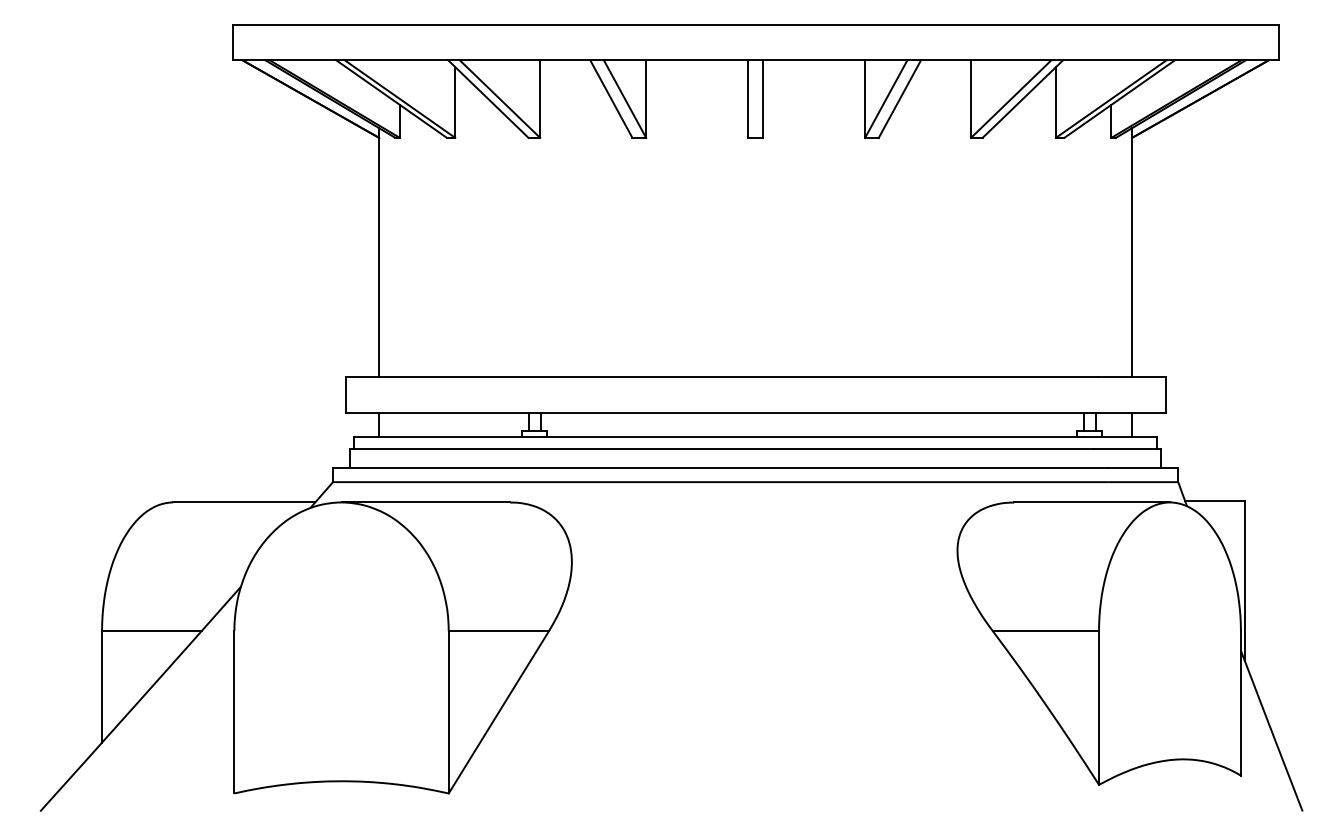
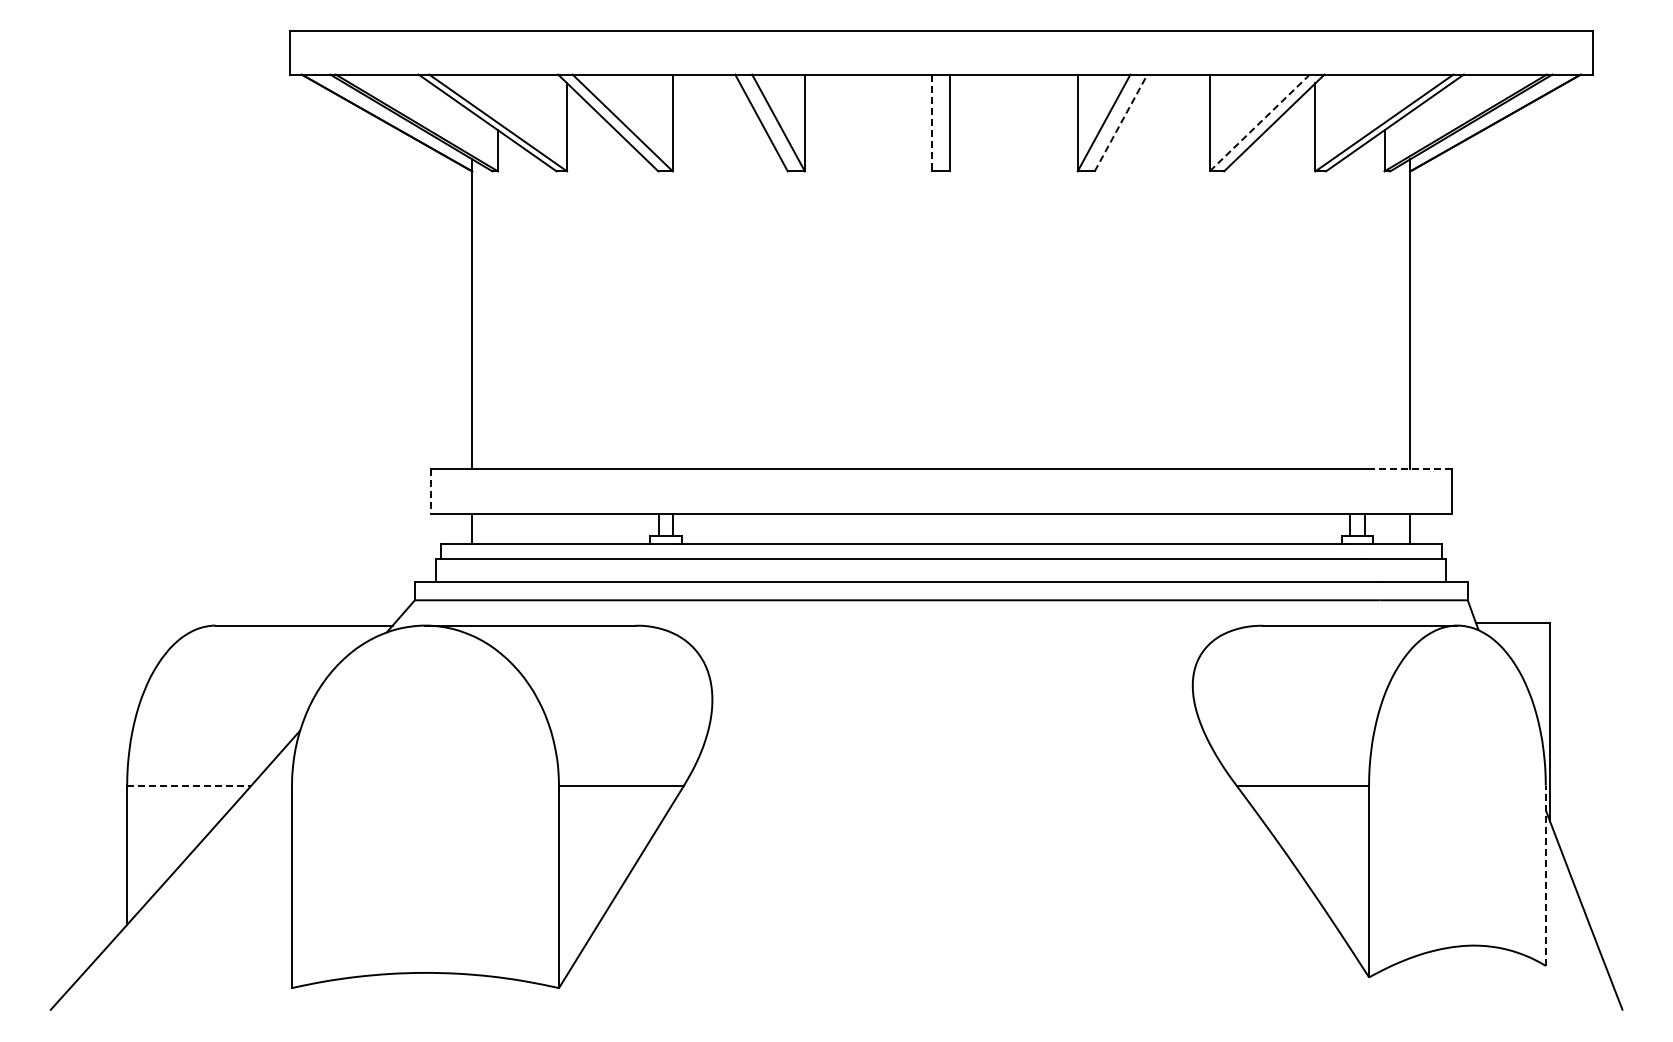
line: (900, 98) -> (1121, 122), solid -> dashed
line: (748, 99) -> (932, 123), solid -> dashed
line: (1011, 99) -> (1259, 123), solid -> dashed
line: (1131, 377) -> (1409, 469), solid -> dashed
line: (345, 395) -> (430, 492), solid -> dashed
line: (152, 630) -> (189, 785), solid -> dashed
line: (1240, 703) -> (1545, 875), solid -> dashed

